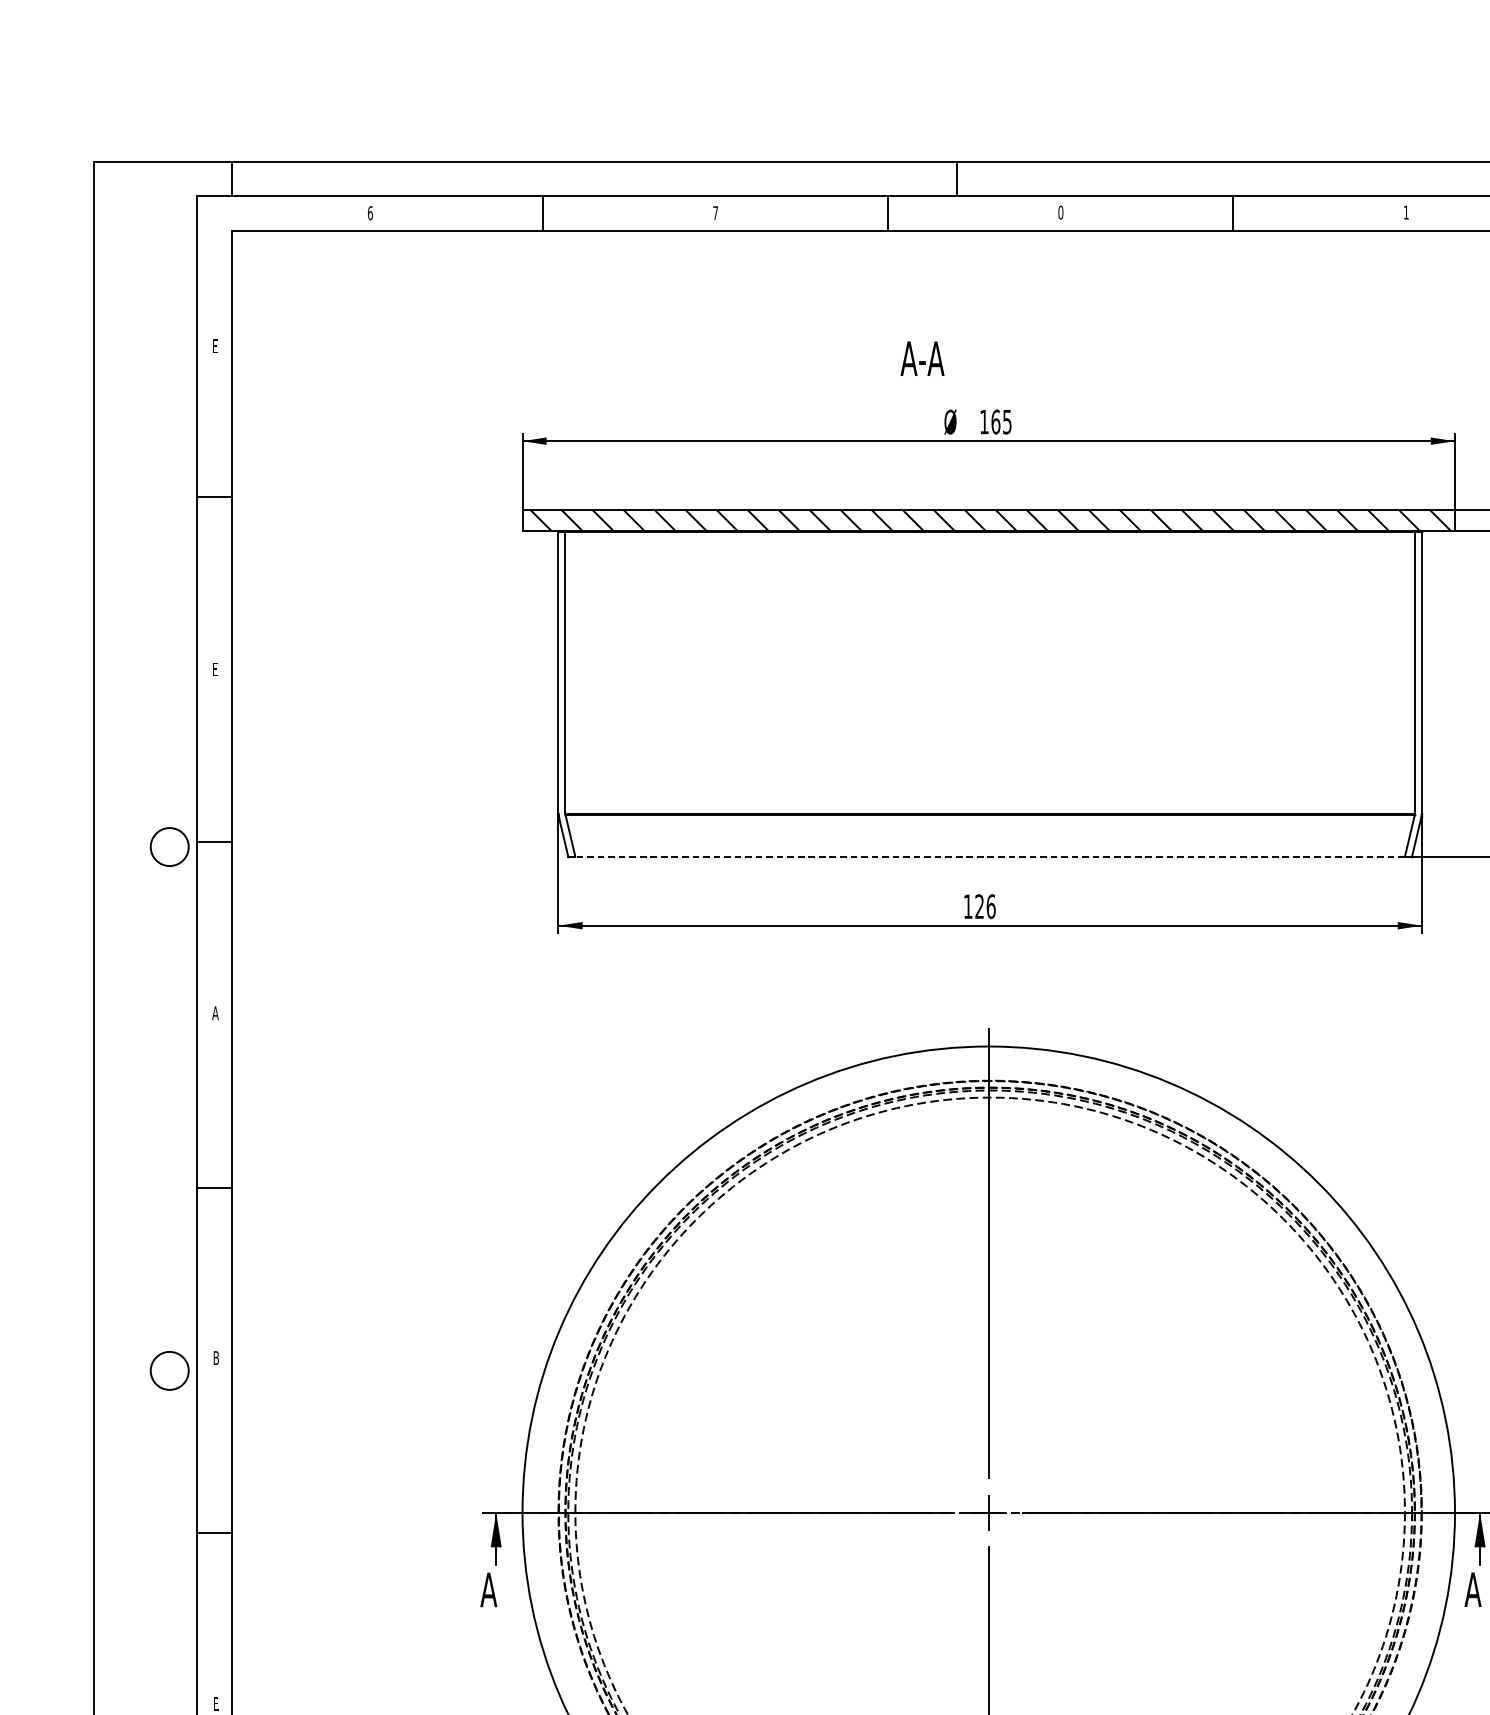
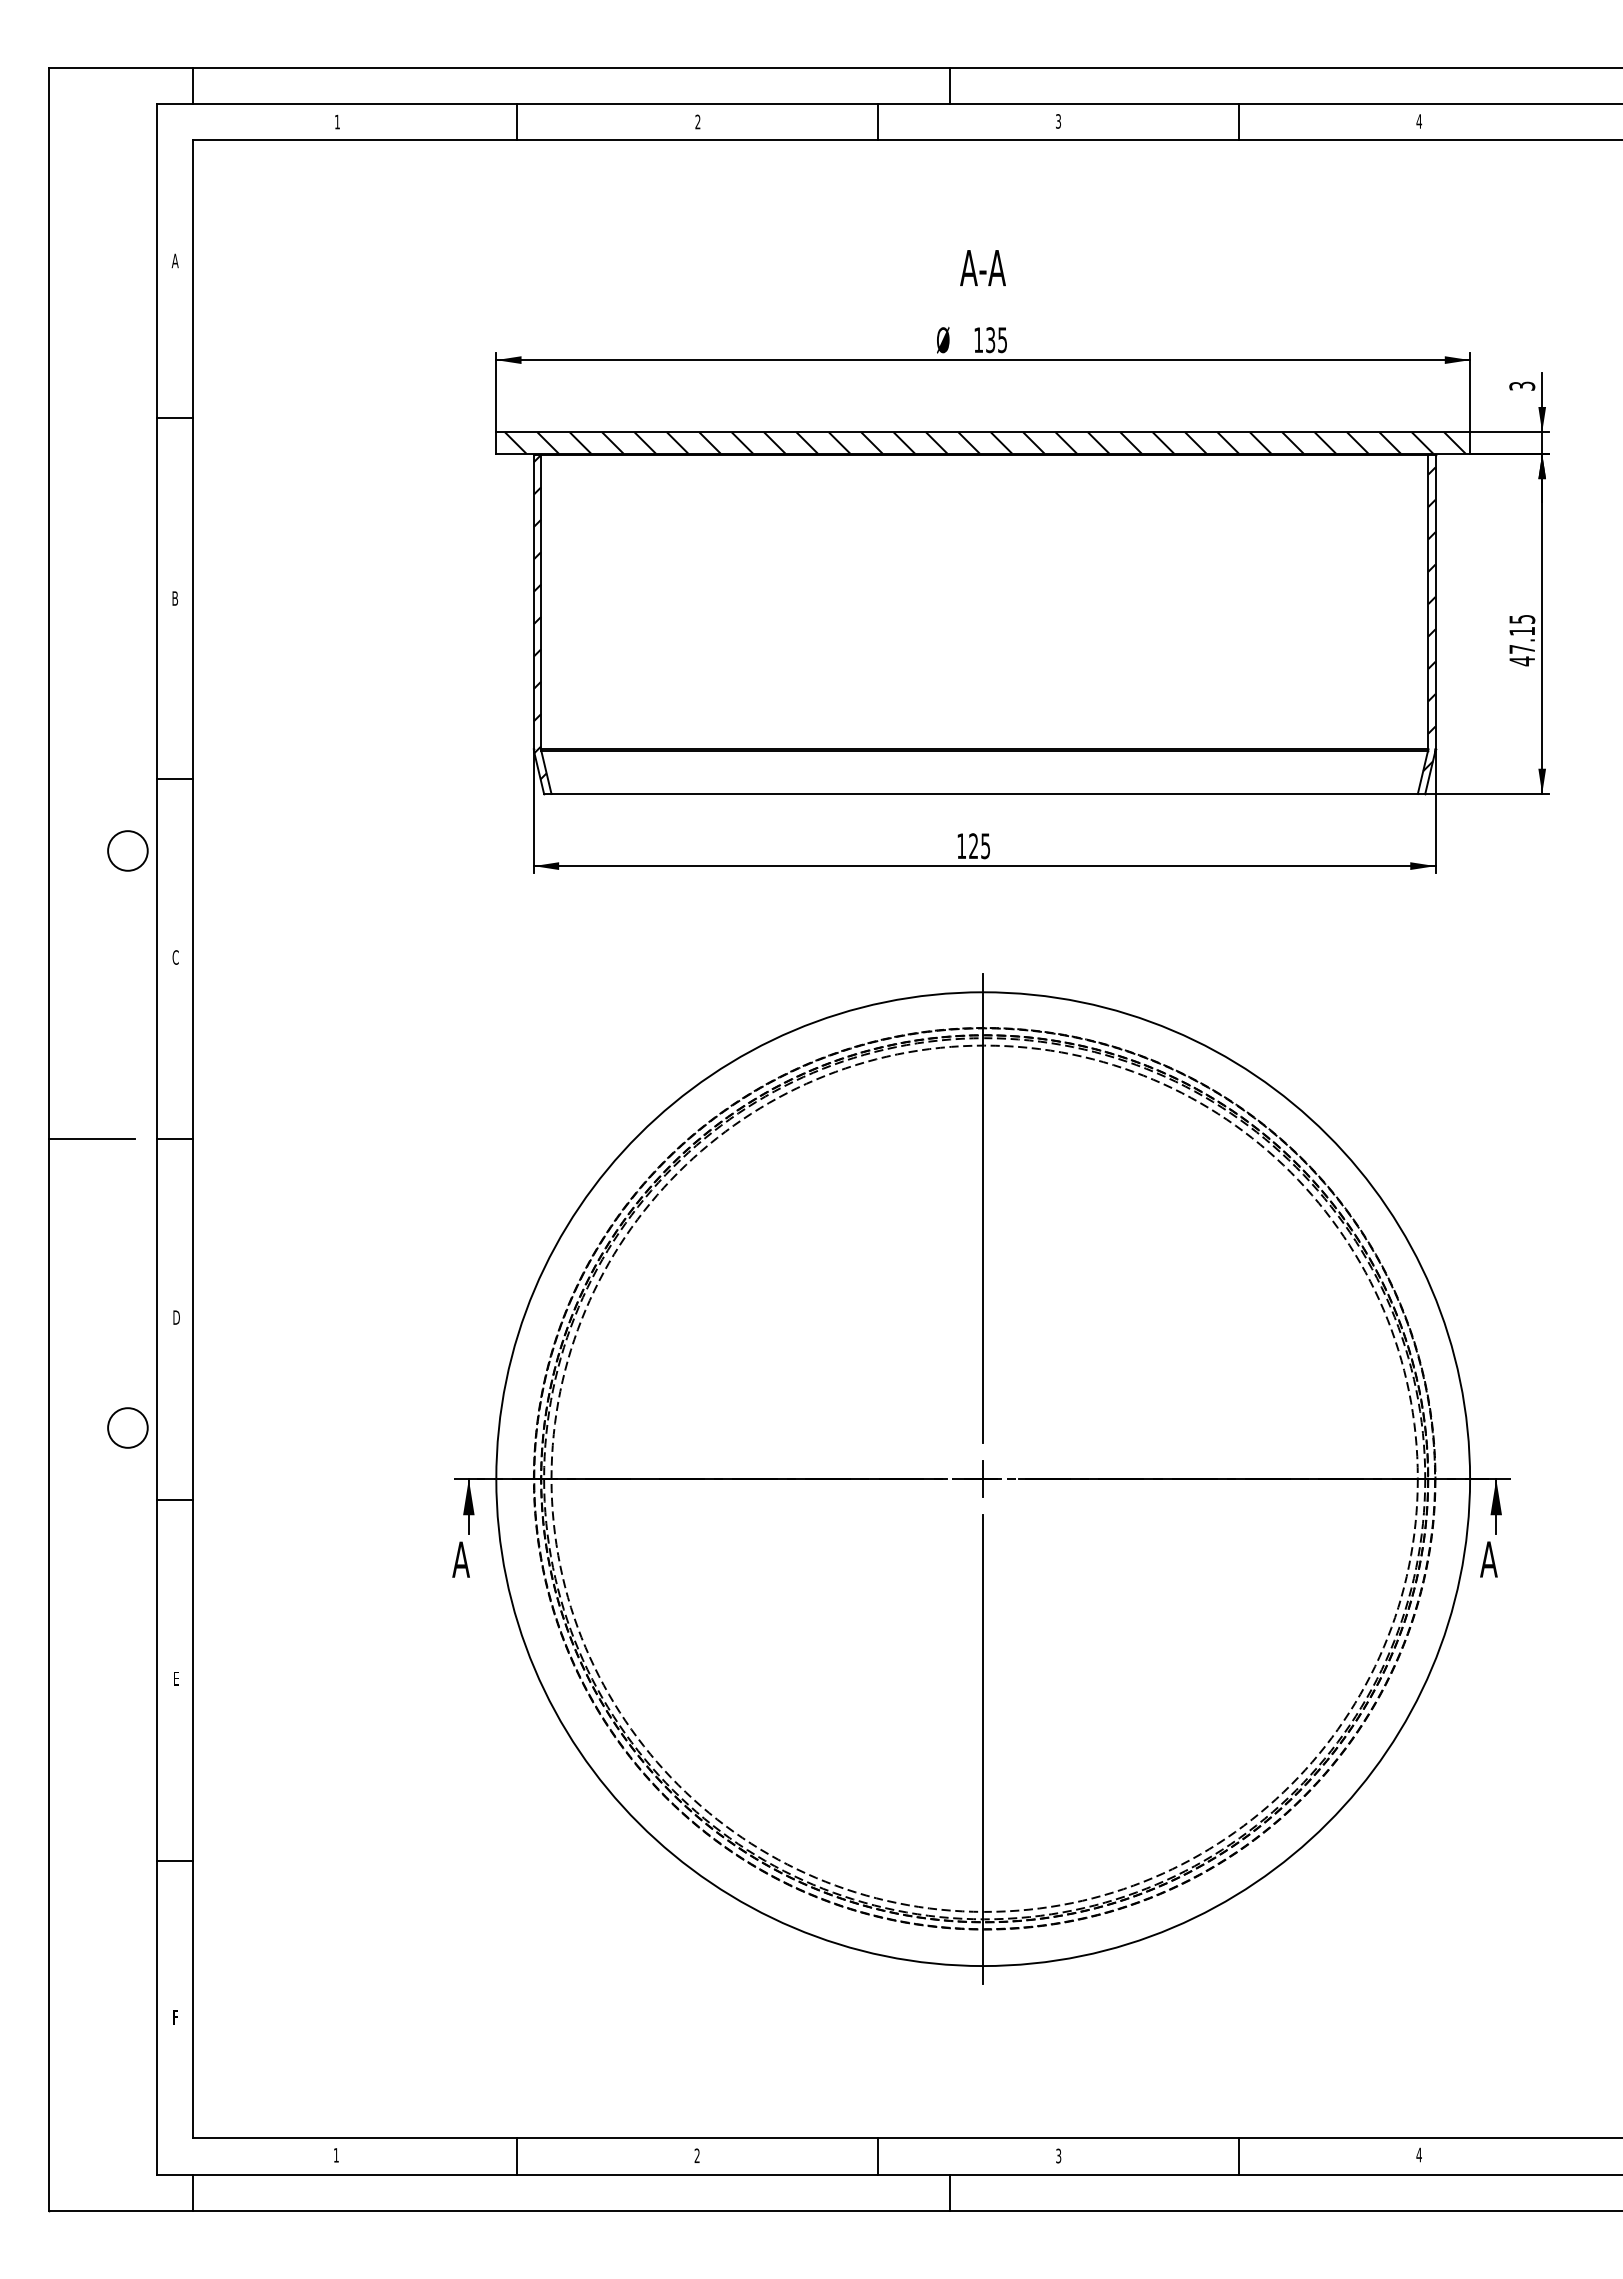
text: (370, 212) -> (337, 121), 6 -> 1
text: (715, 212) -> (697, 121), 7 -> 2
text: (1060, 212) -> (1058, 121), 0 -> 3
text: (1406, 212) -> (1419, 121), 1 -> 4
text: (214, 345) -> (174, 260), E -> A
text: (922, 358) -> (982, 267), moved
text: (995, 422) -> (990, 340), 165 -> 135
text: (215, 669) -> (175, 598), E -> B
hatch: (563, 687) -> (539, 617), added
hatch: (1416, 689) -> (1429, 619), added
circle: (169, 846) -> (127, 850), moved
line: (990, 857) -> (984, 794), dashed -> solid
text: (990, 906) -> (985, 846), 126 -> 125
text: (215, 1013) -> (175, 957), A -> C
line: (134, 1187) -> (91, 1139), added
text: (216, 1357) -> (176, 1317), B -> D
circle: (169, 1370) -> (127, 1427), moved

